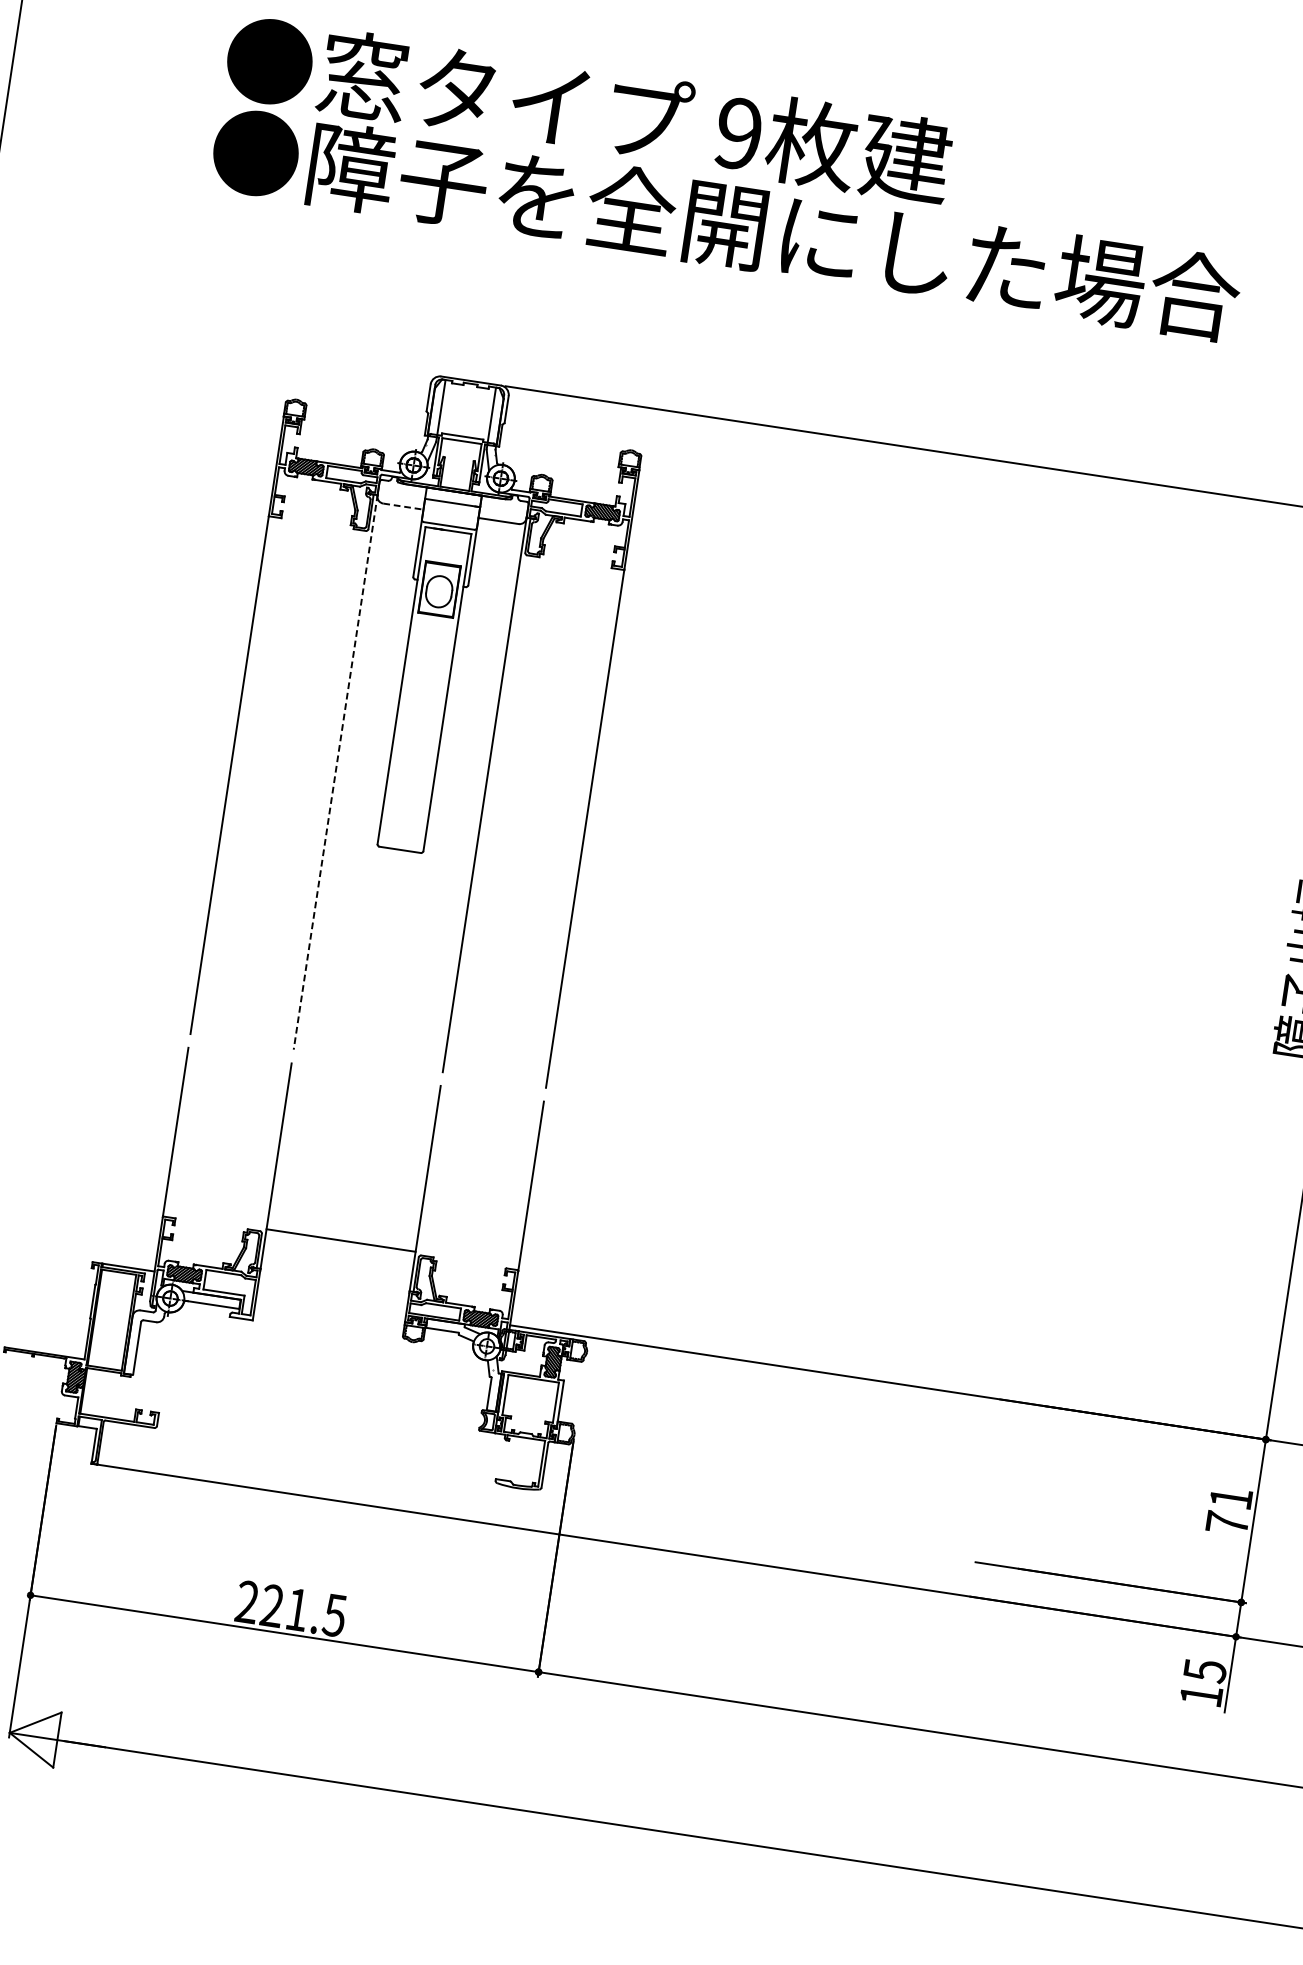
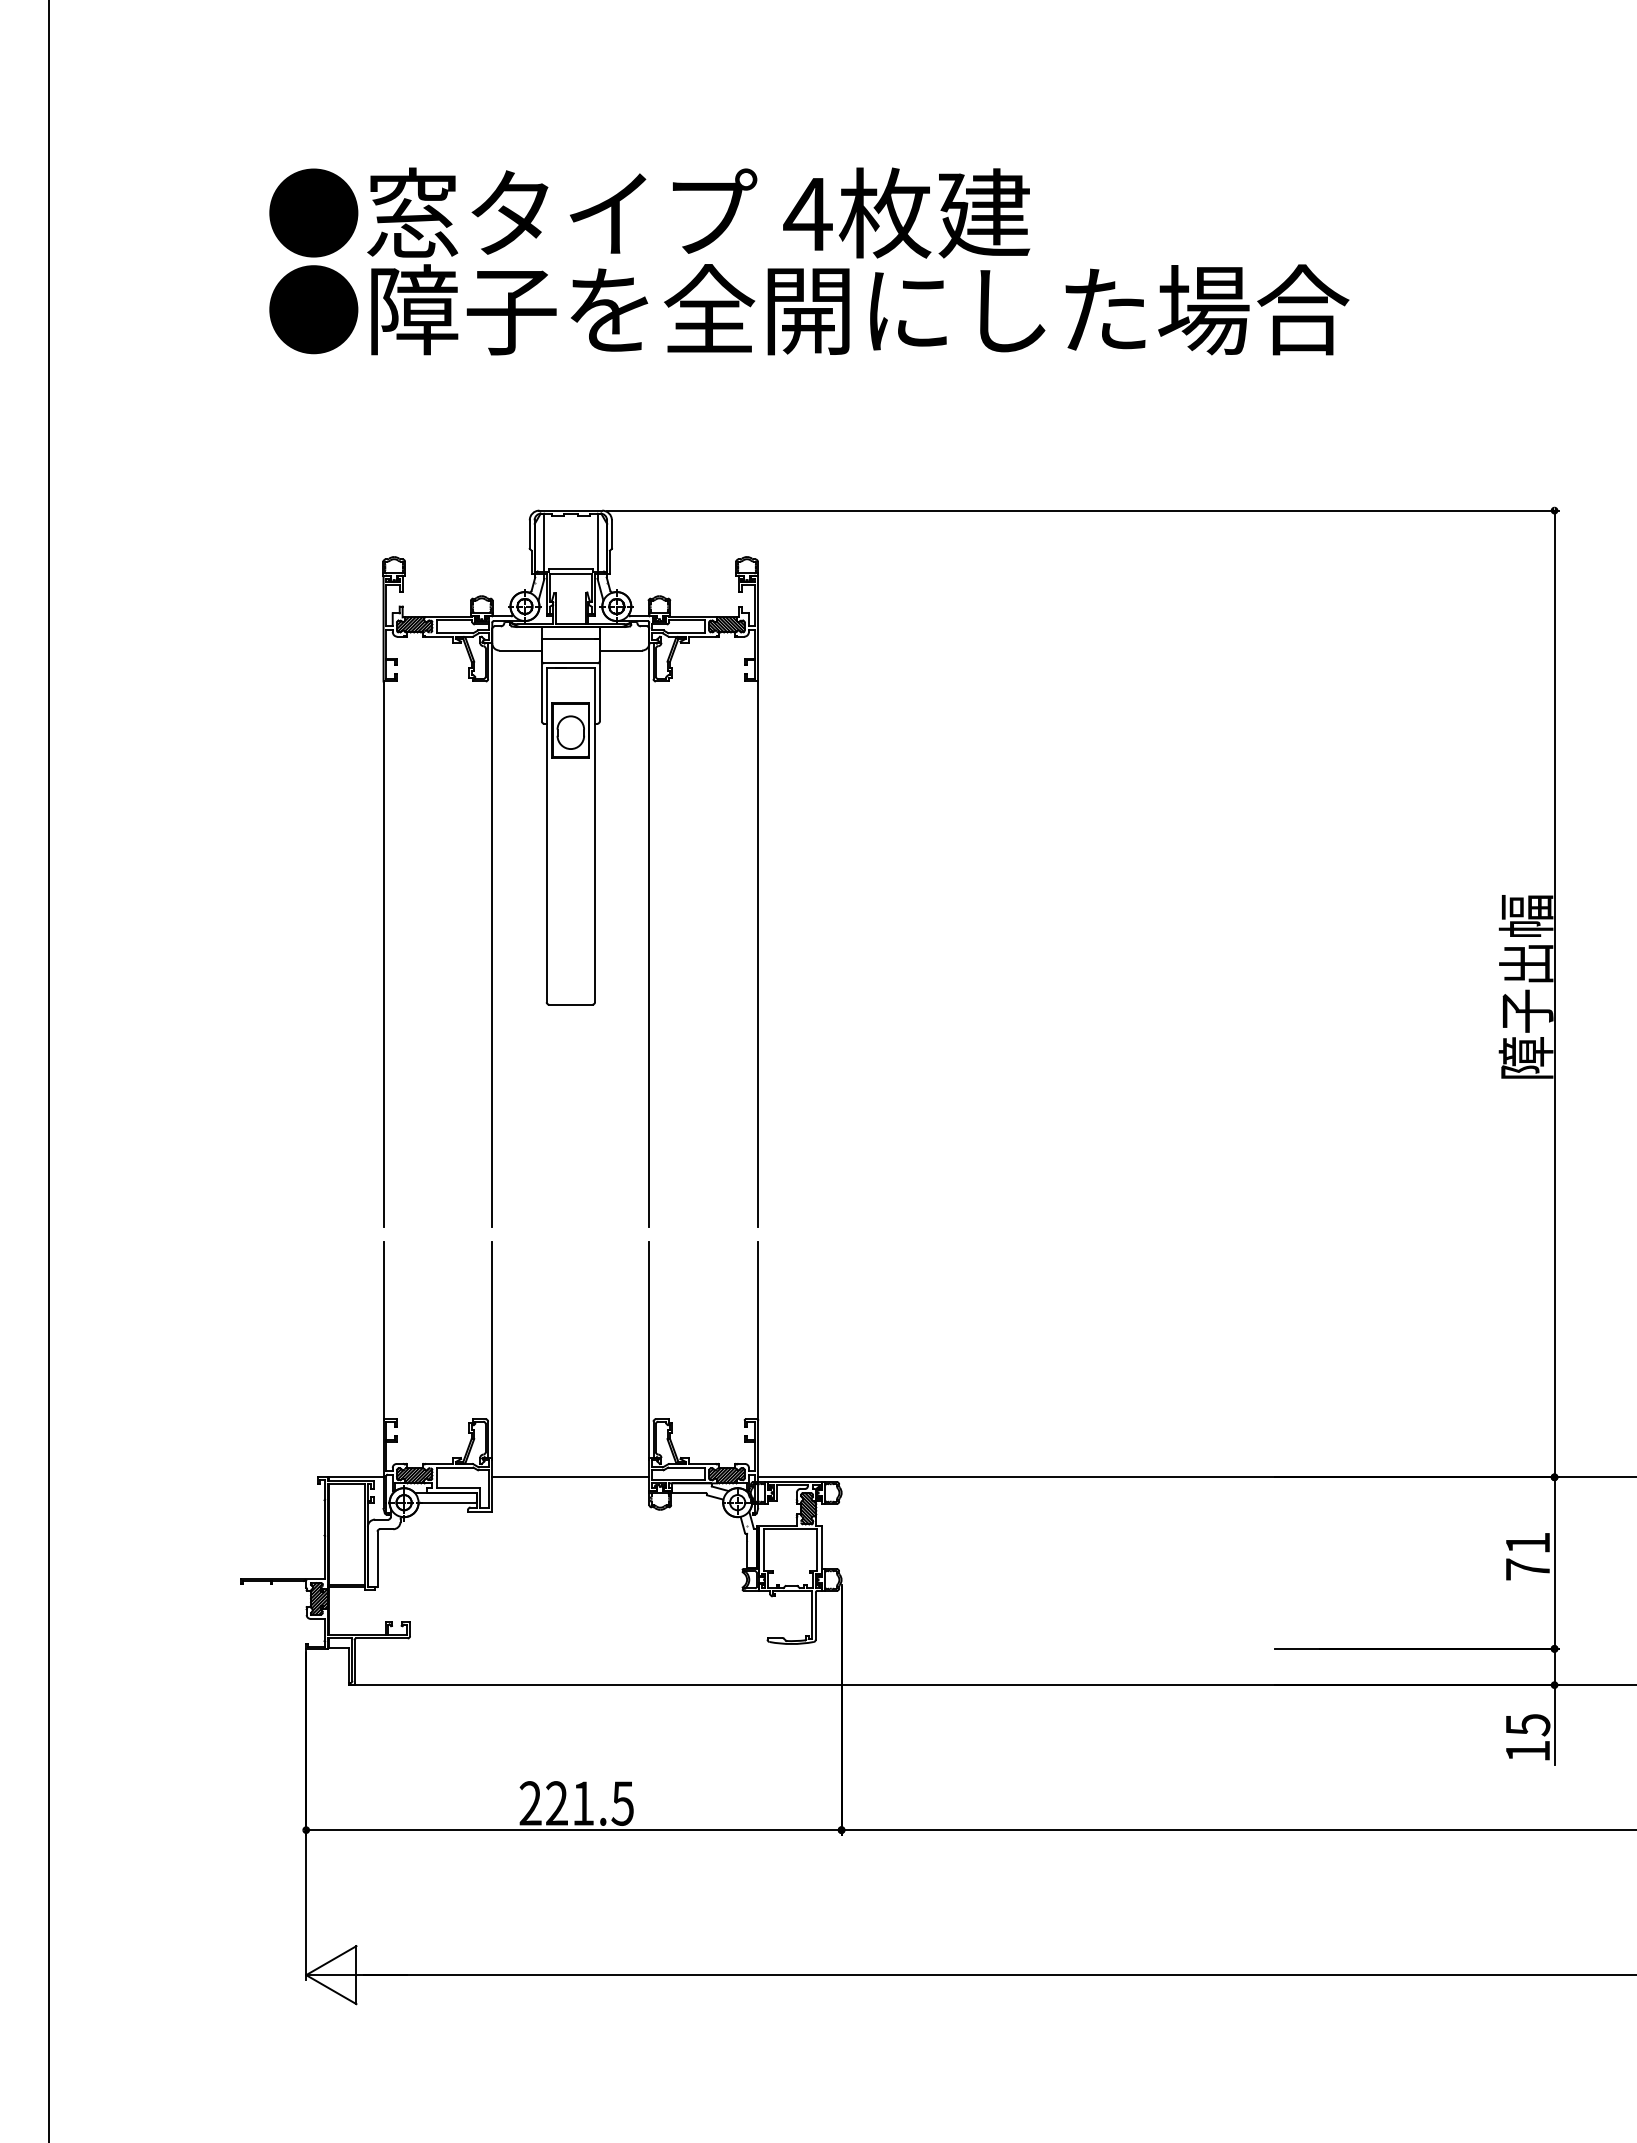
text: (738, 133) -> (807, 213), 9 -> 4
line: (404, 506) -> (521, 650), dashed -> solid
line: (335, 772) -> (492, 935), dashed -> solid
line: (340, 1240) -> (570, 1477), moved

